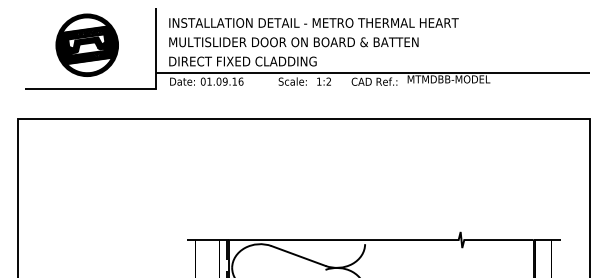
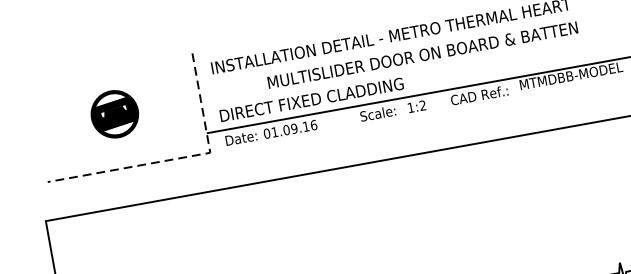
text: (293, 42) -> (422, 55), moved
part: (86, 44) -> (113, 113), size x0.6
line: (131, 88) -> (179, 158), solid -> dashed

